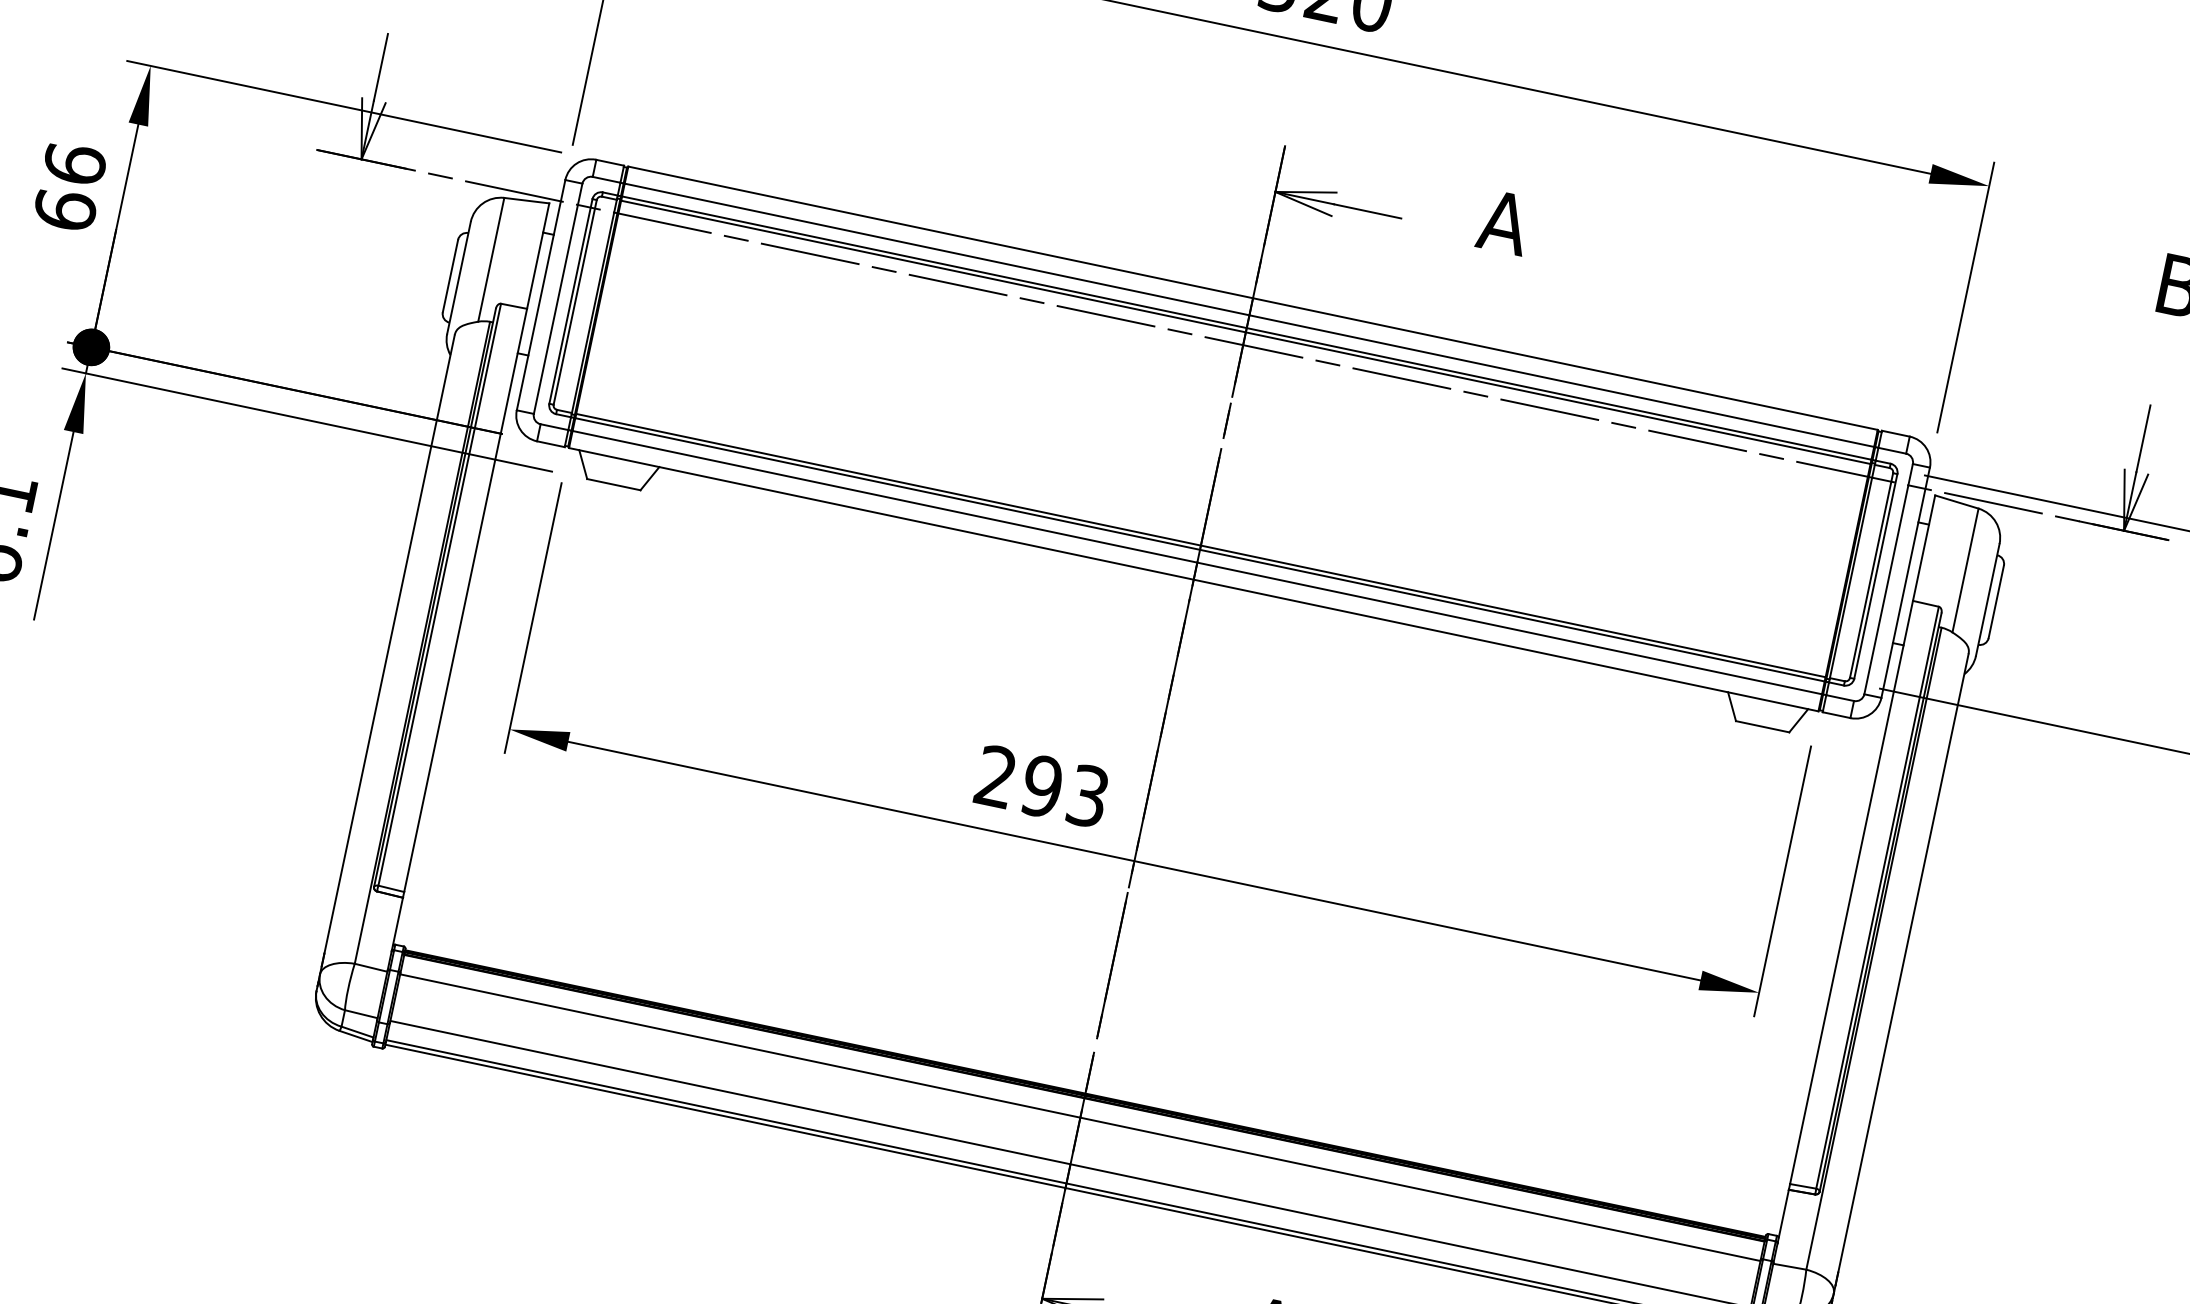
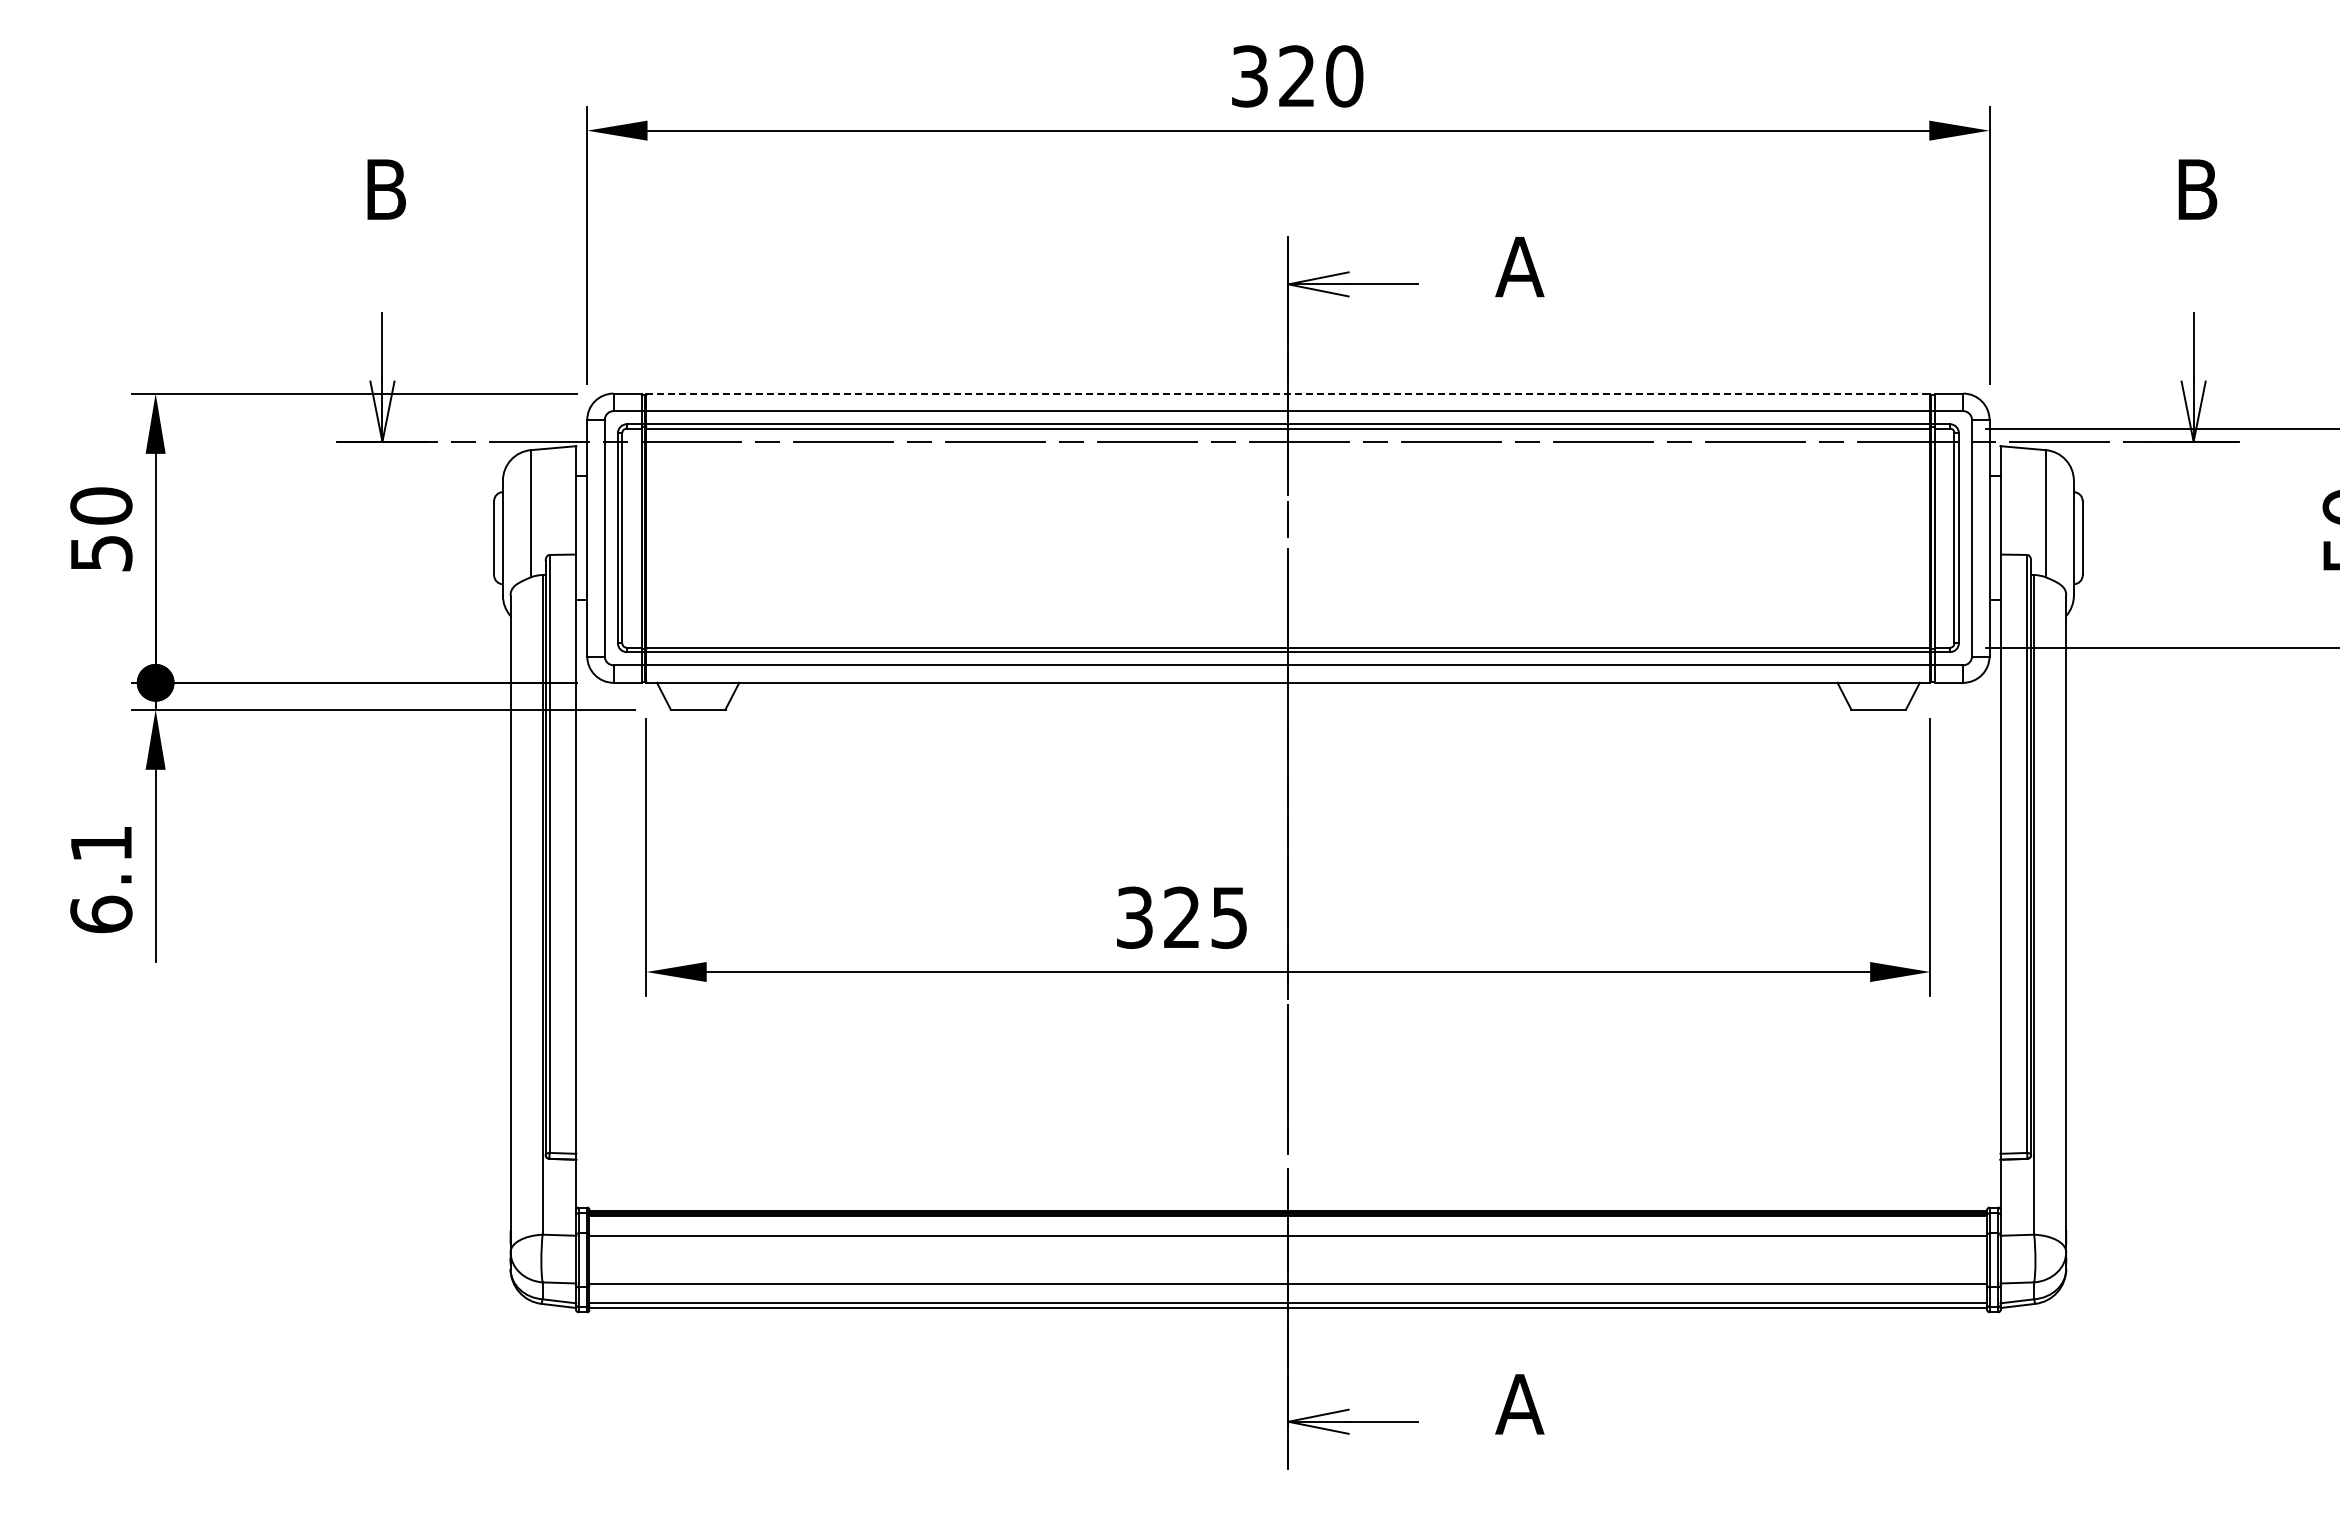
text: (70, 187) -> (101, 529), 66 -> 50
line: (1253, 298) -> (1288, 393), solid -> dashed
text: (1041, 786) -> (1181, 917), 293 -> 325

